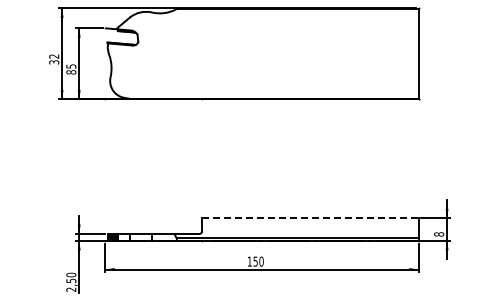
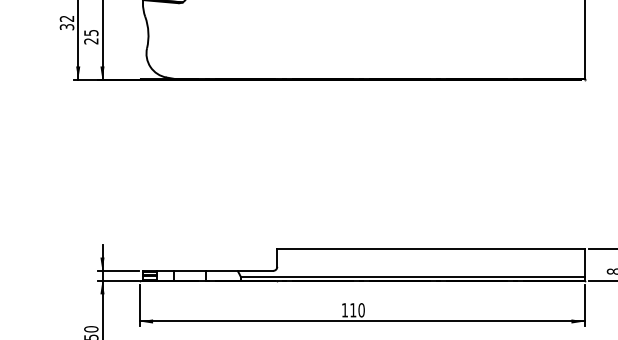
text: (71, 72) -> (91, 41), 85 -> 25
line: (310, 218) -> (431, 248), dashed -> solid
text: (255, 261) -> (353, 310), 150 -> 110

